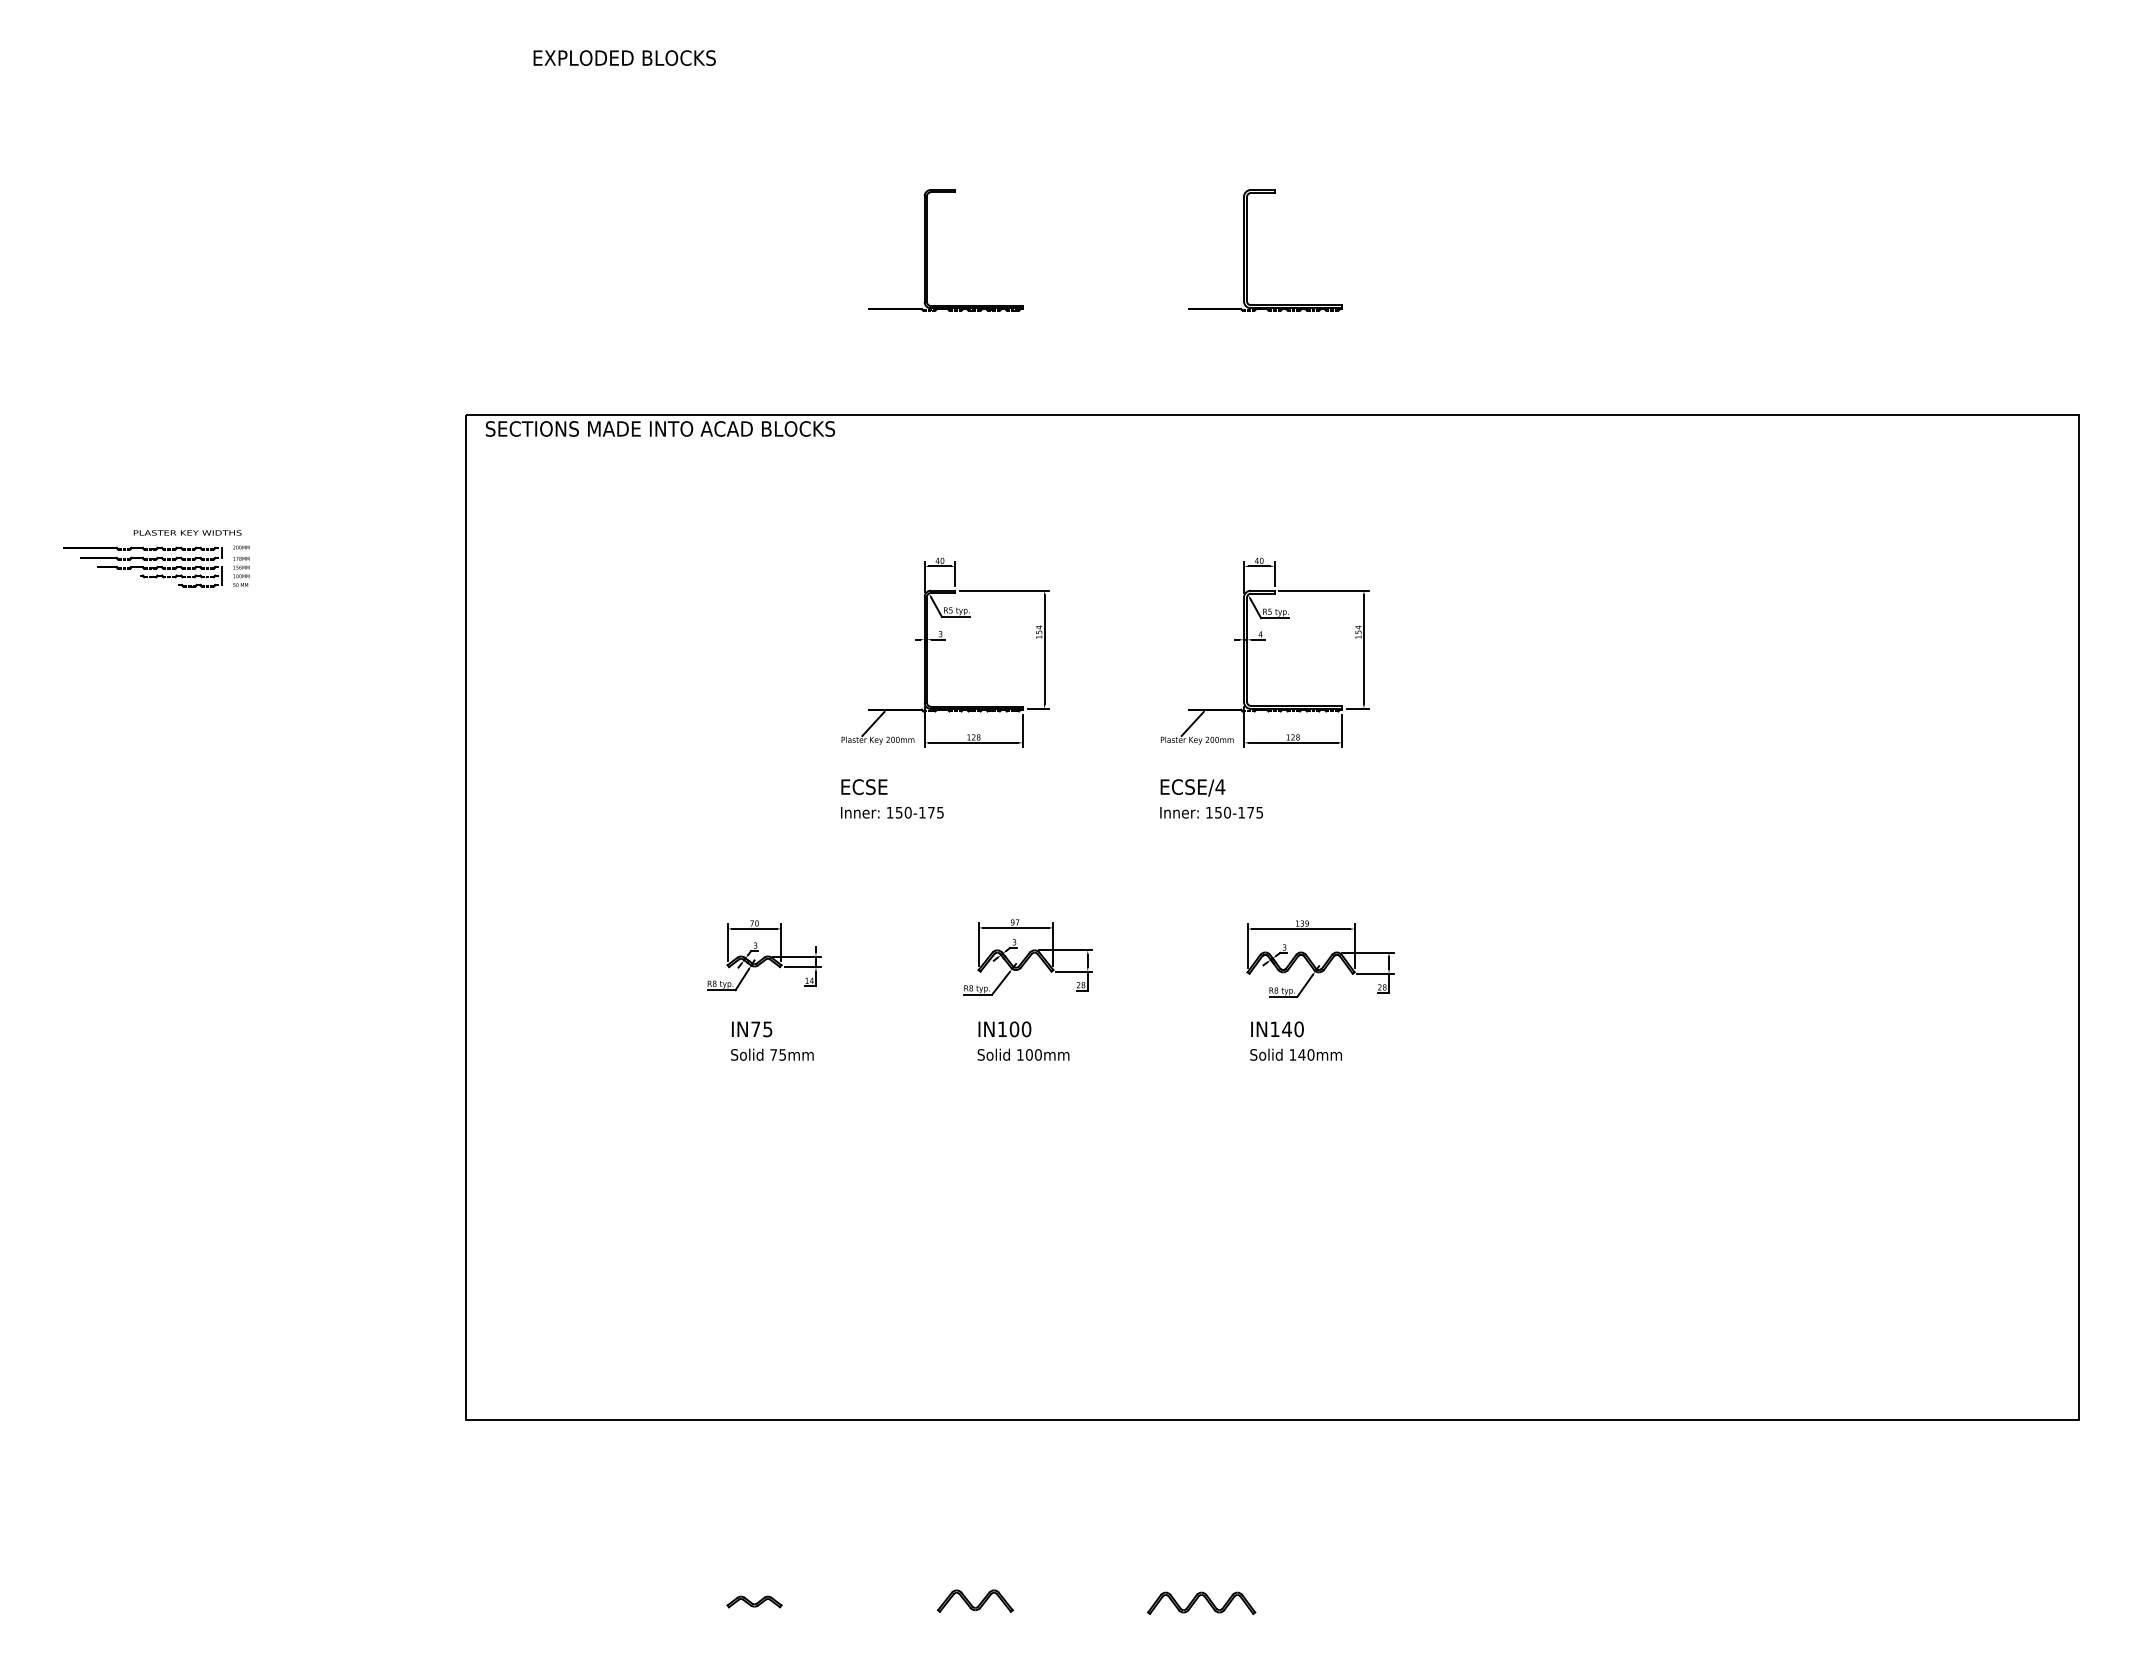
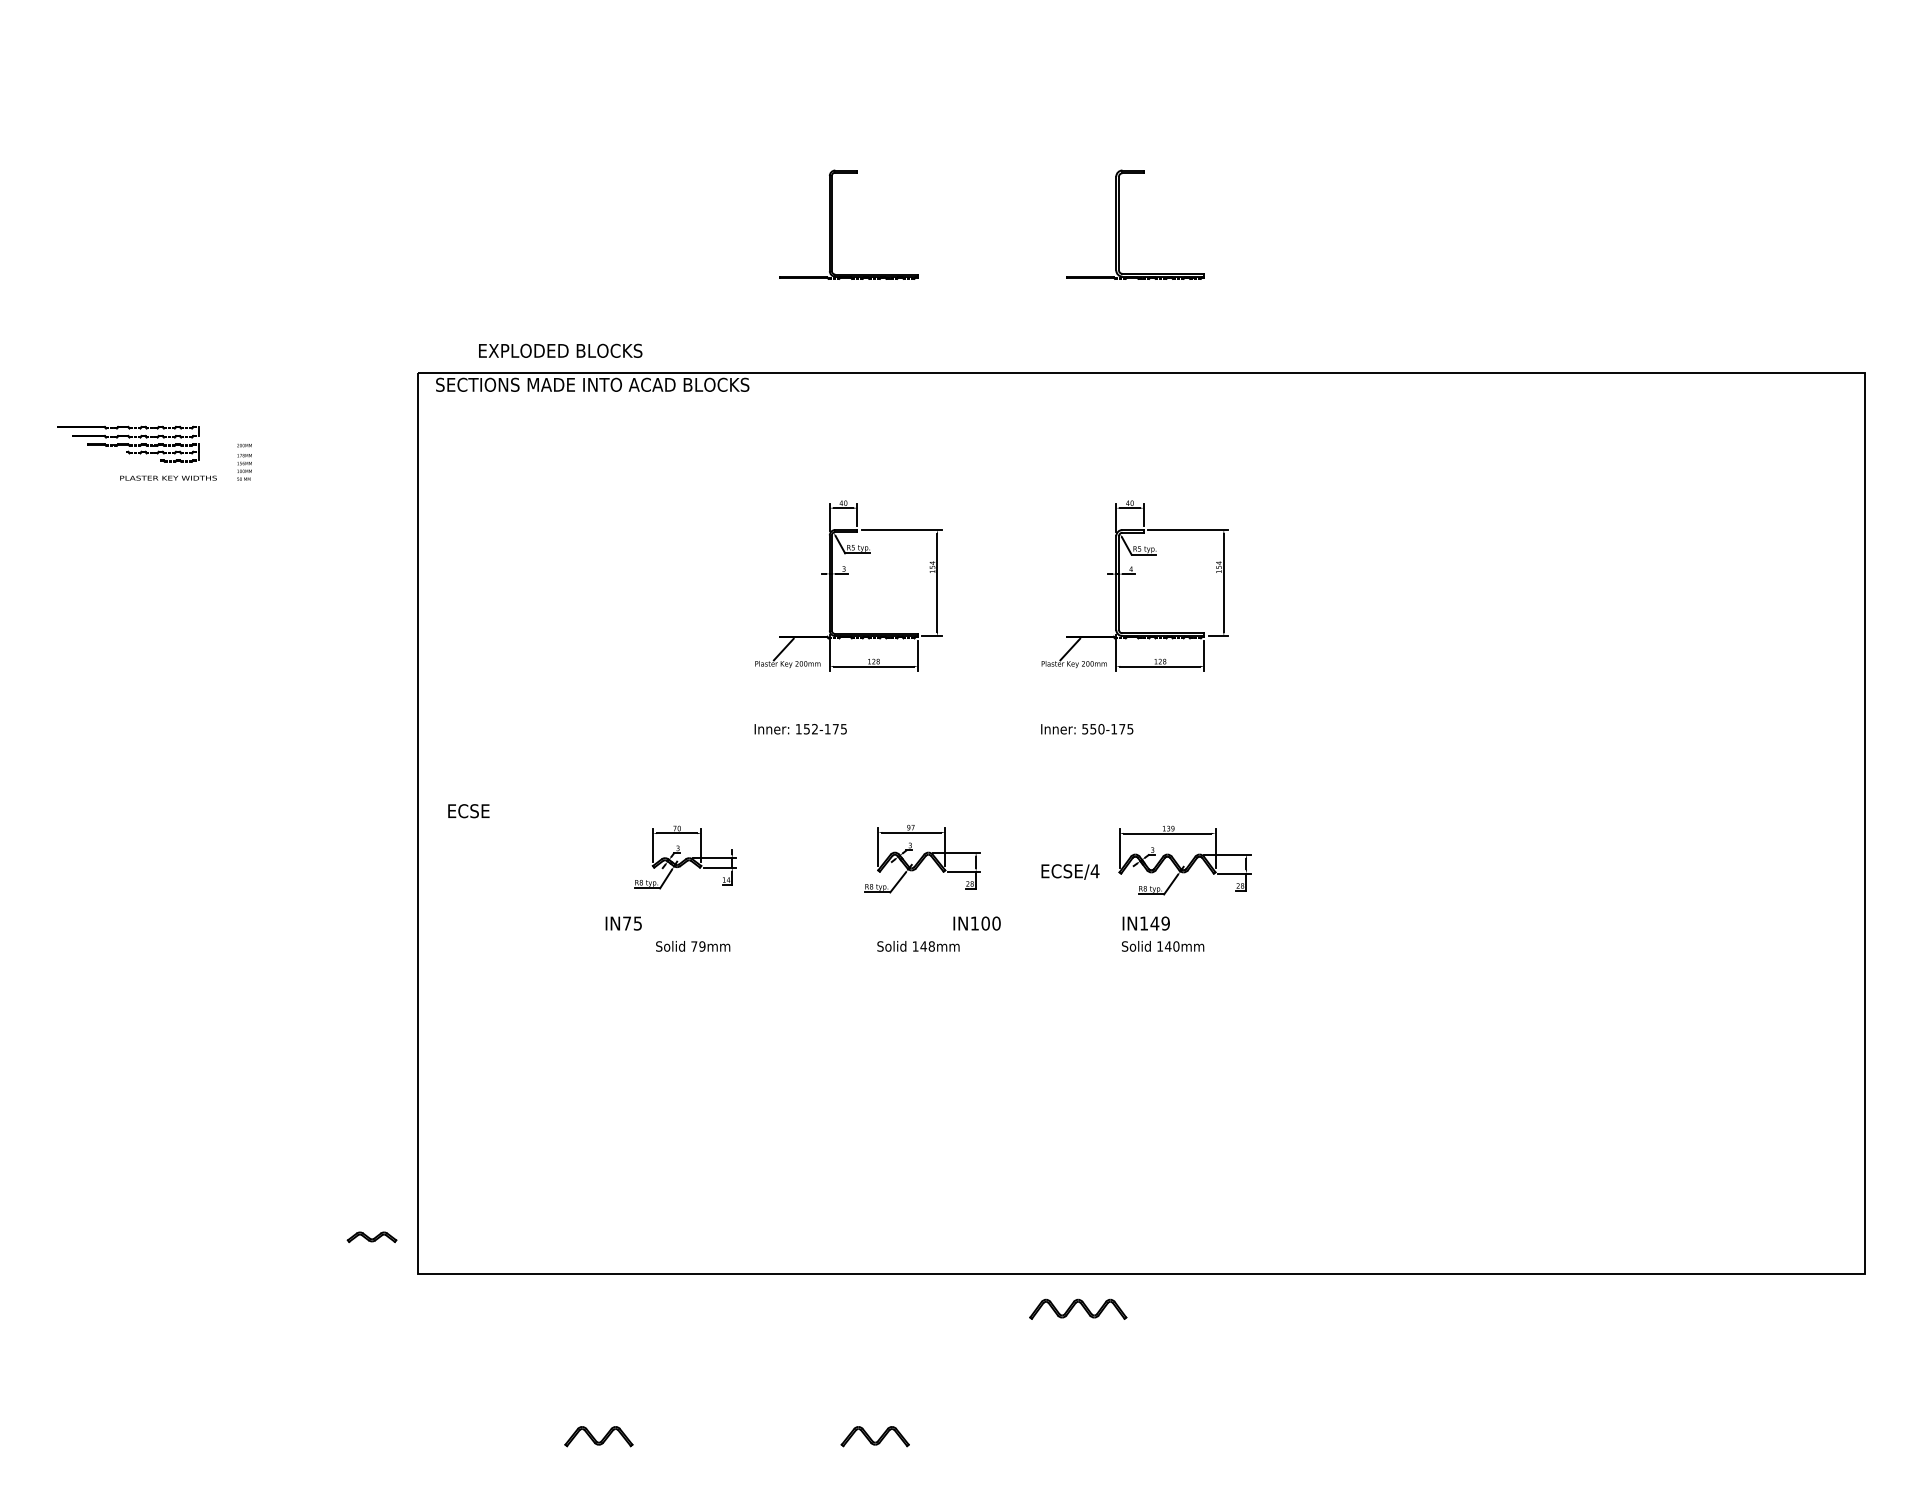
text: (624, 57) -> (560, 350), moved
text: (241, 565) -> (244, 461), moved
part: (142, 566) -> (128, 443), moved
text: (864, 786) -> (468, 810), moved
text: (1192, 787) -> (1070, 871), moved
text: (907, 812) -> (814, 729), 150-175 -> 152-175
text: (1209, 812) -> (1085, 729), 150-175 -> 550-175
text: (752, 1029) -> (624, 923), moved
text: (1004, 1029) -> (976, 923), moved
text: (1298, 1029) -> (1165, 923), IN140 -> IN149
text: (782, 1054) -> (702, 946), 75mm -> 79mm
text: (1033, 1054) -> (927, 946), 100mm -> 148mm
part: (666, 1600) -> (598, 1435), added
part: (754, 1601) -> (372, 1236), moved
part: (1201, 1602) -> (1078, 1308), moved

